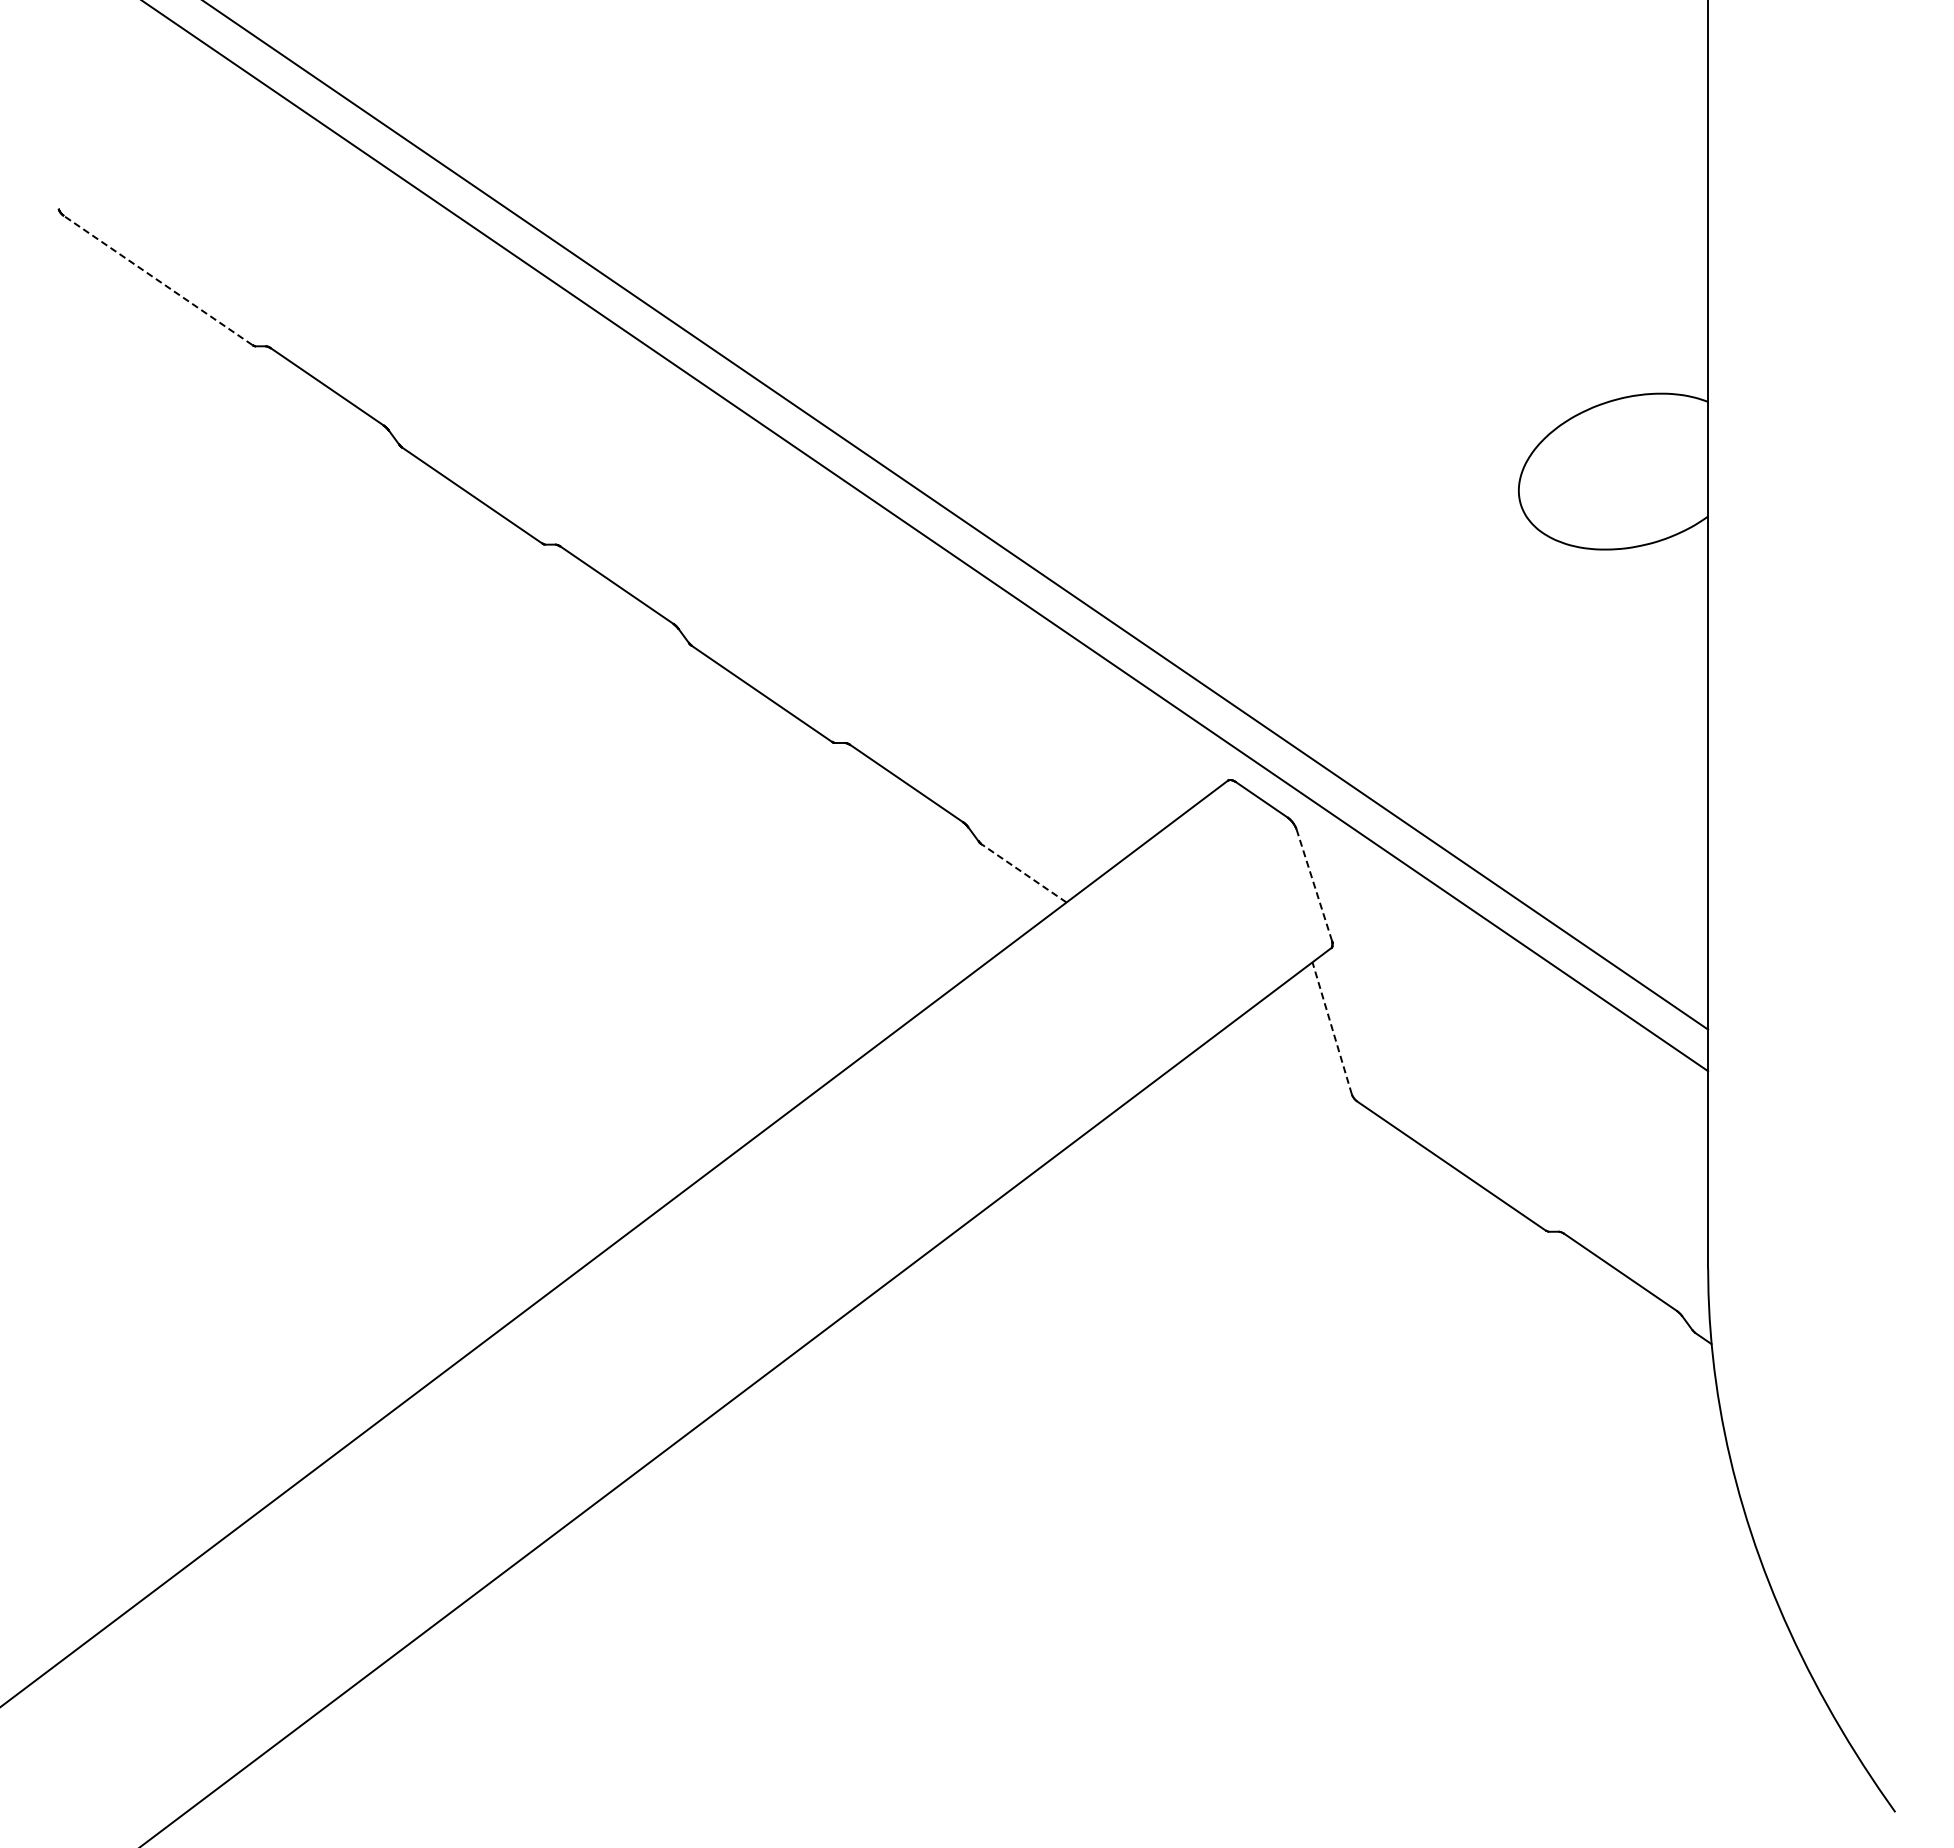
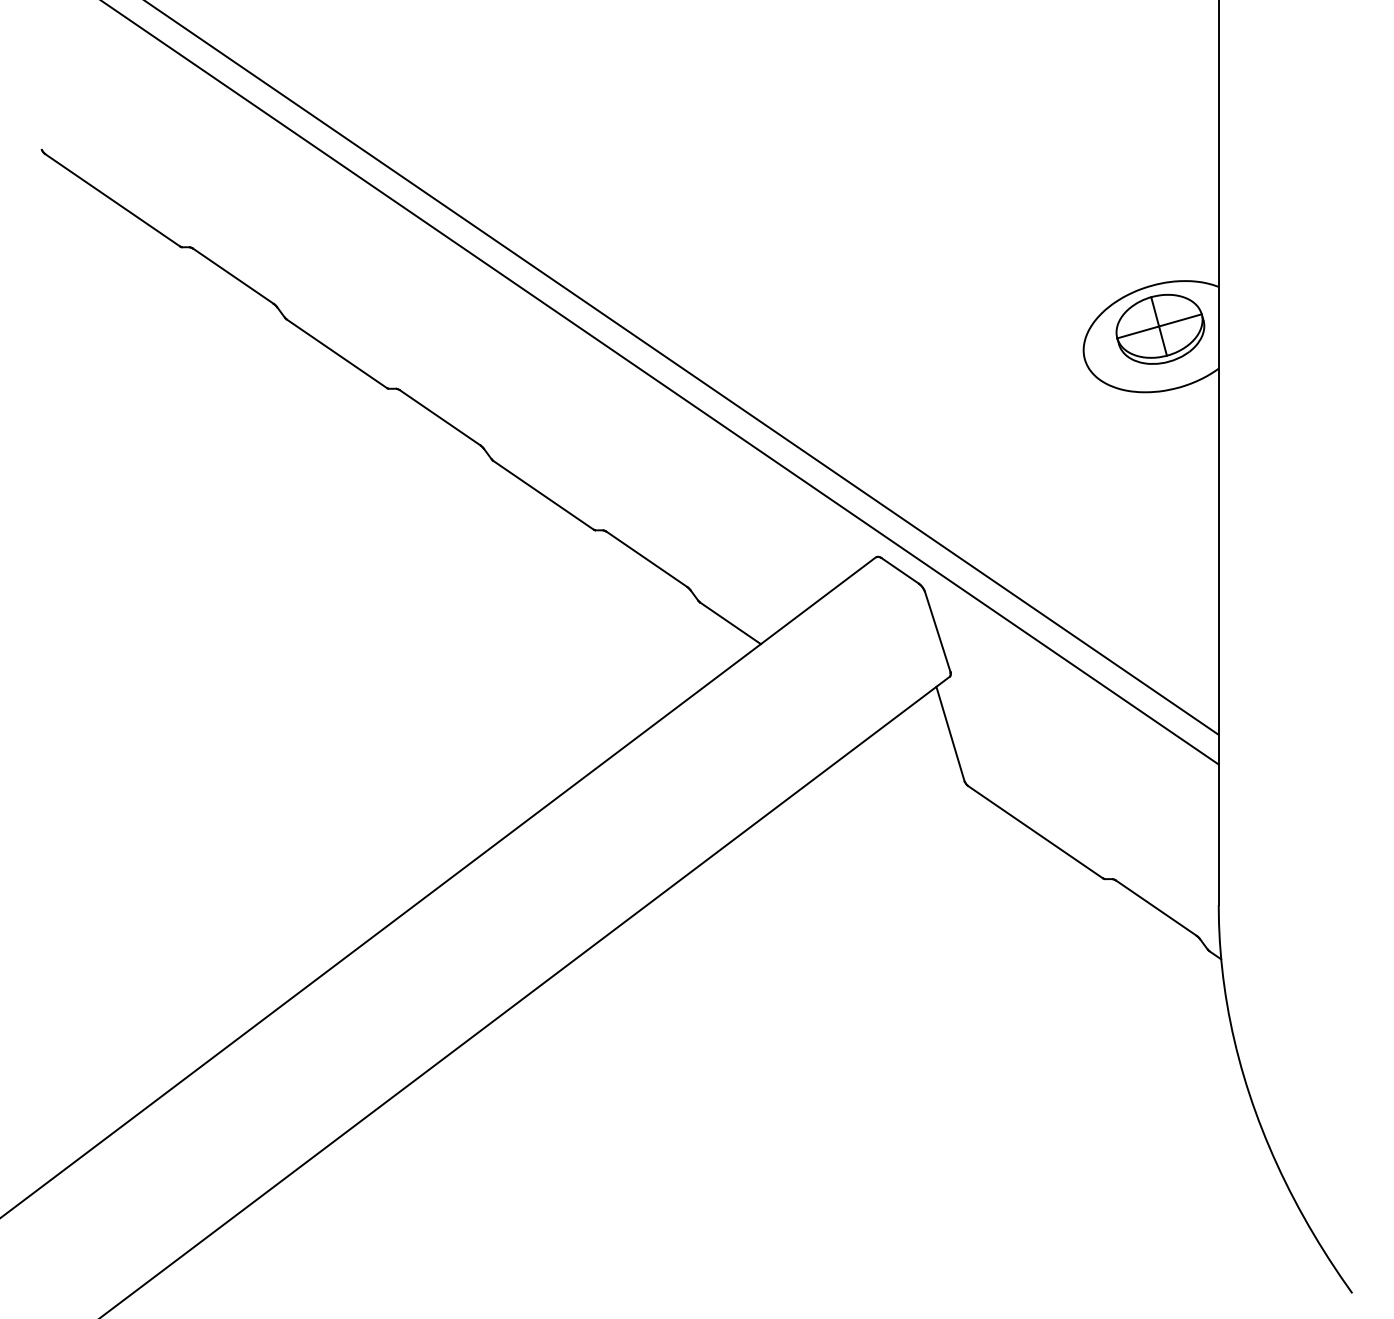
line: (157, 280) -> (112, 200), dashed -> solid
part: (1626, 461) -> (1160, 329), added
line: (1023, 873) -> (730, 623), dashed -> solid
line: (1314, 884) -> (937, 631), dashed -> solid
line: (1332, 1028) -> (950, 734), dashed -> solid

